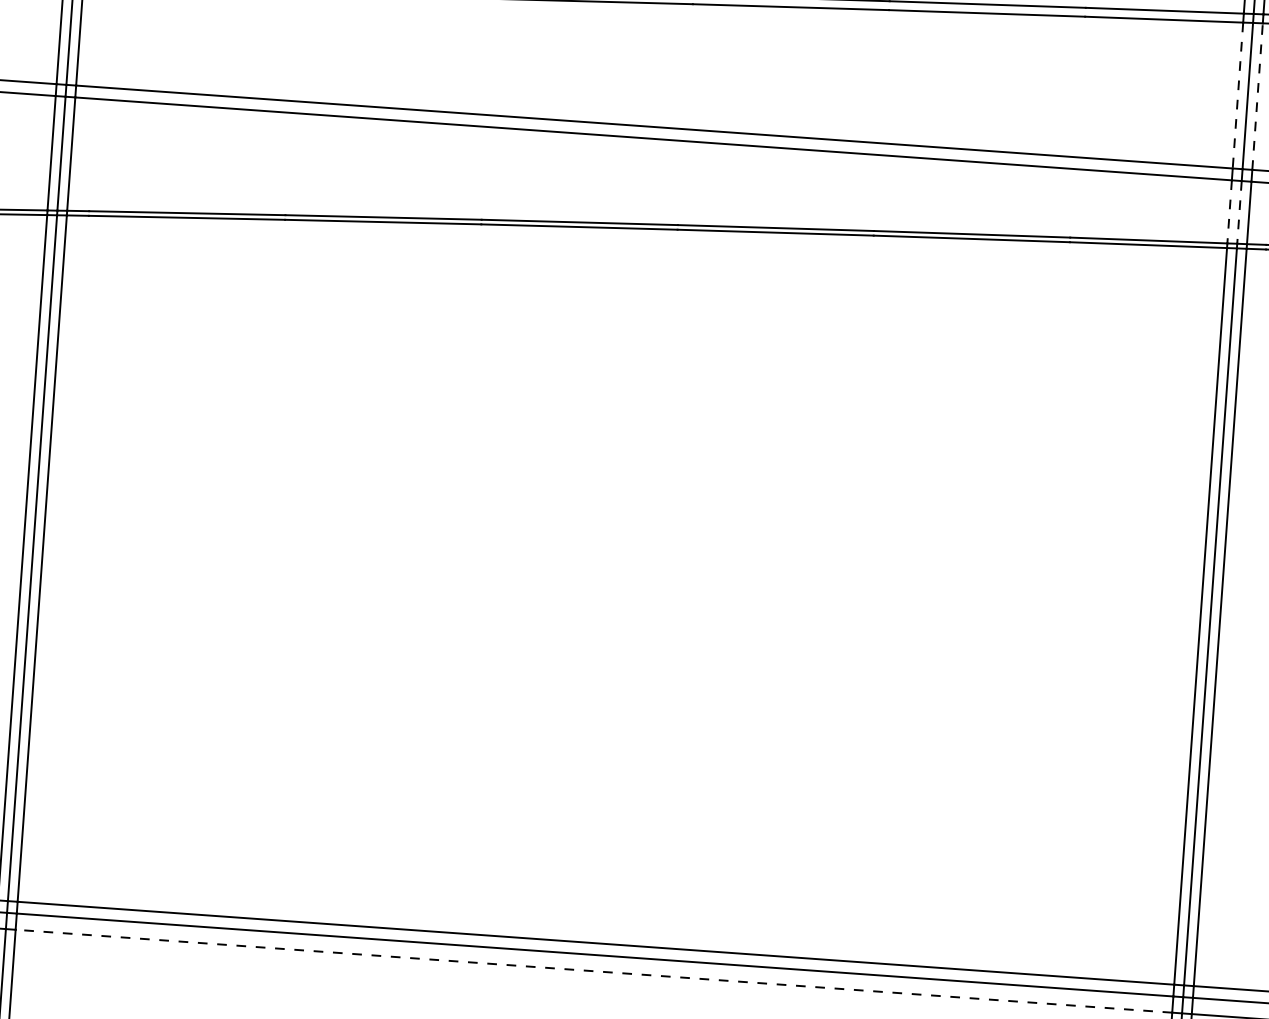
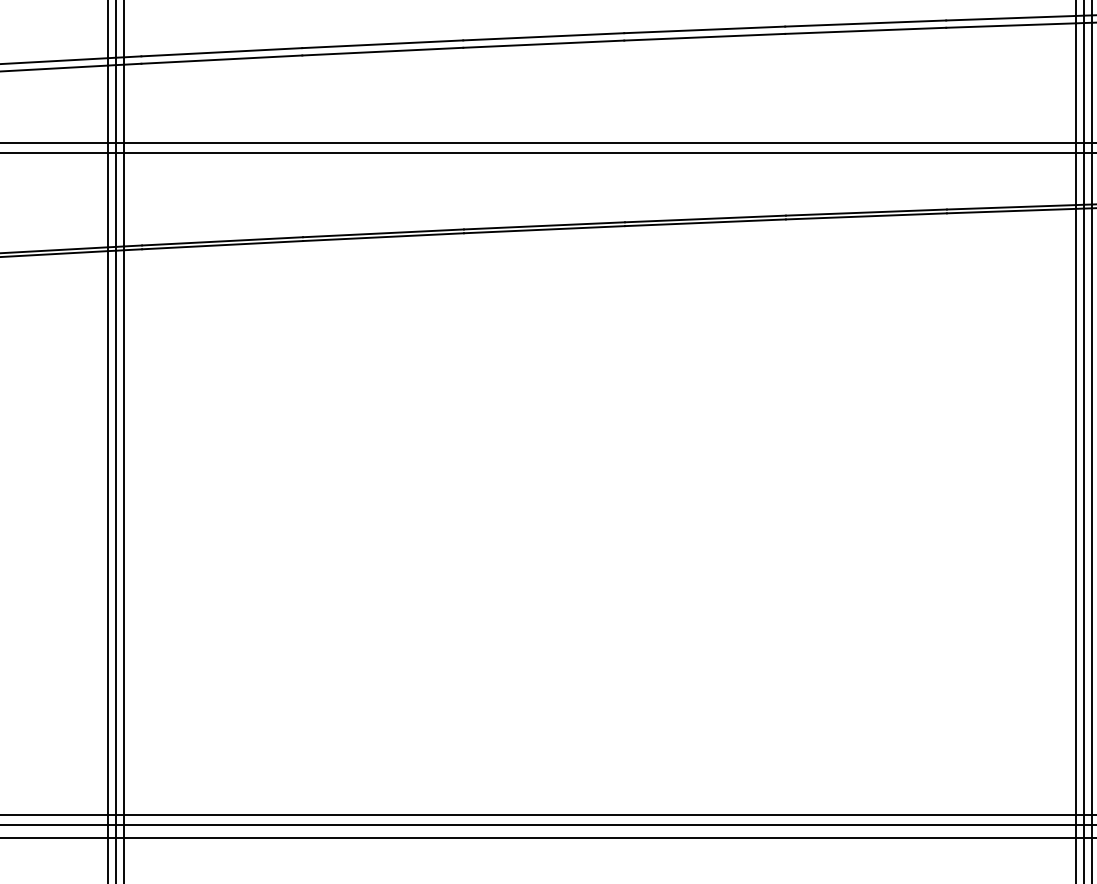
line: (1237, 95) -> (1075, 83), dashed -> solid
line: (1258, 95) -> (1092, 82), dashed -> solid
line: (1240, 211) -> (1084, 178), dashed -> solid
line: (1229, 212) -> (1075, 179), dashed -> solid
line: (594, 971) -> (600, 838), dashed -> solid

